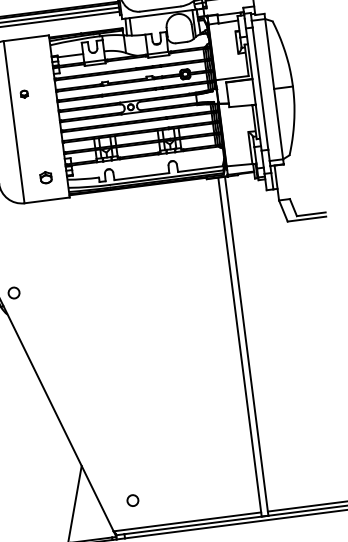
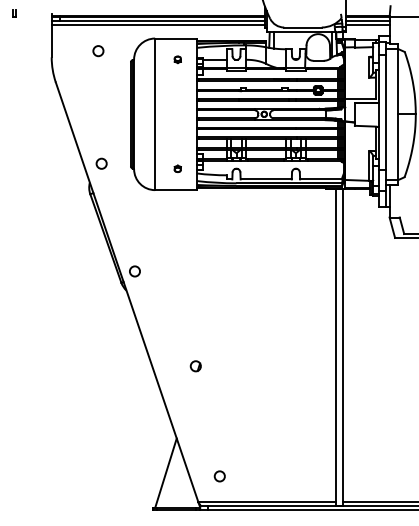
part: (23, 93) -> (177, 59), moved
part: (45, 177) -> (177, 168), size x0.62
part: (91, 386) -> (195, 366), added

